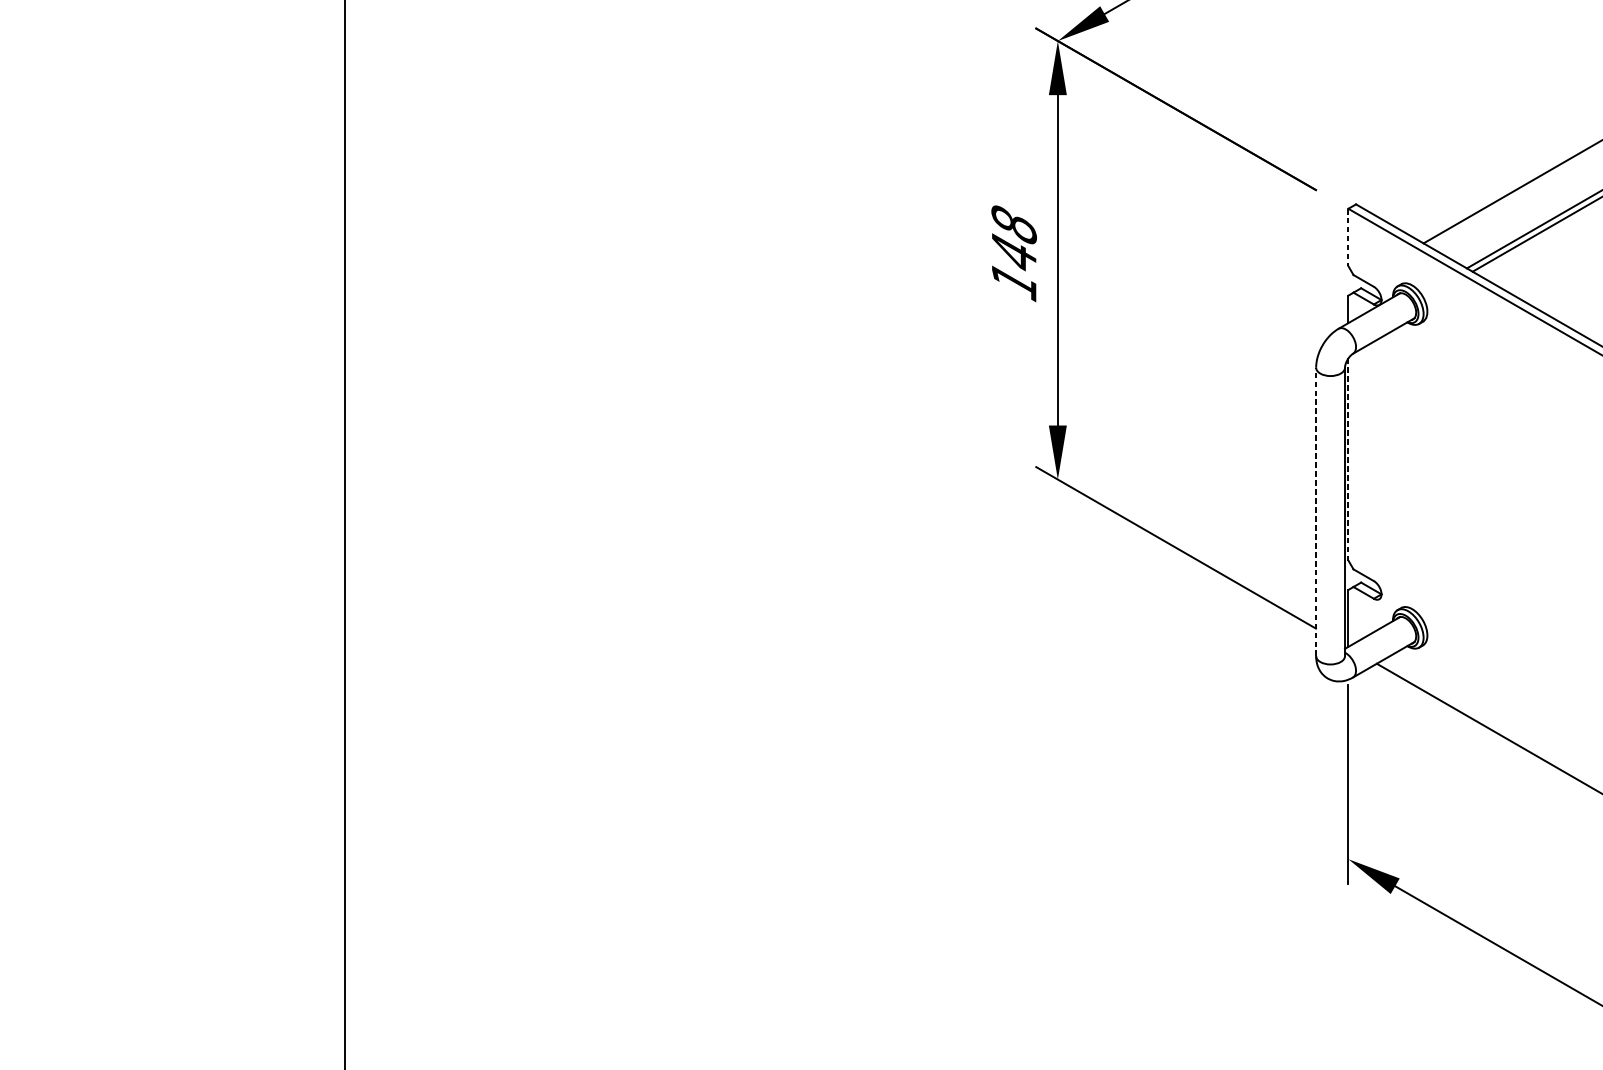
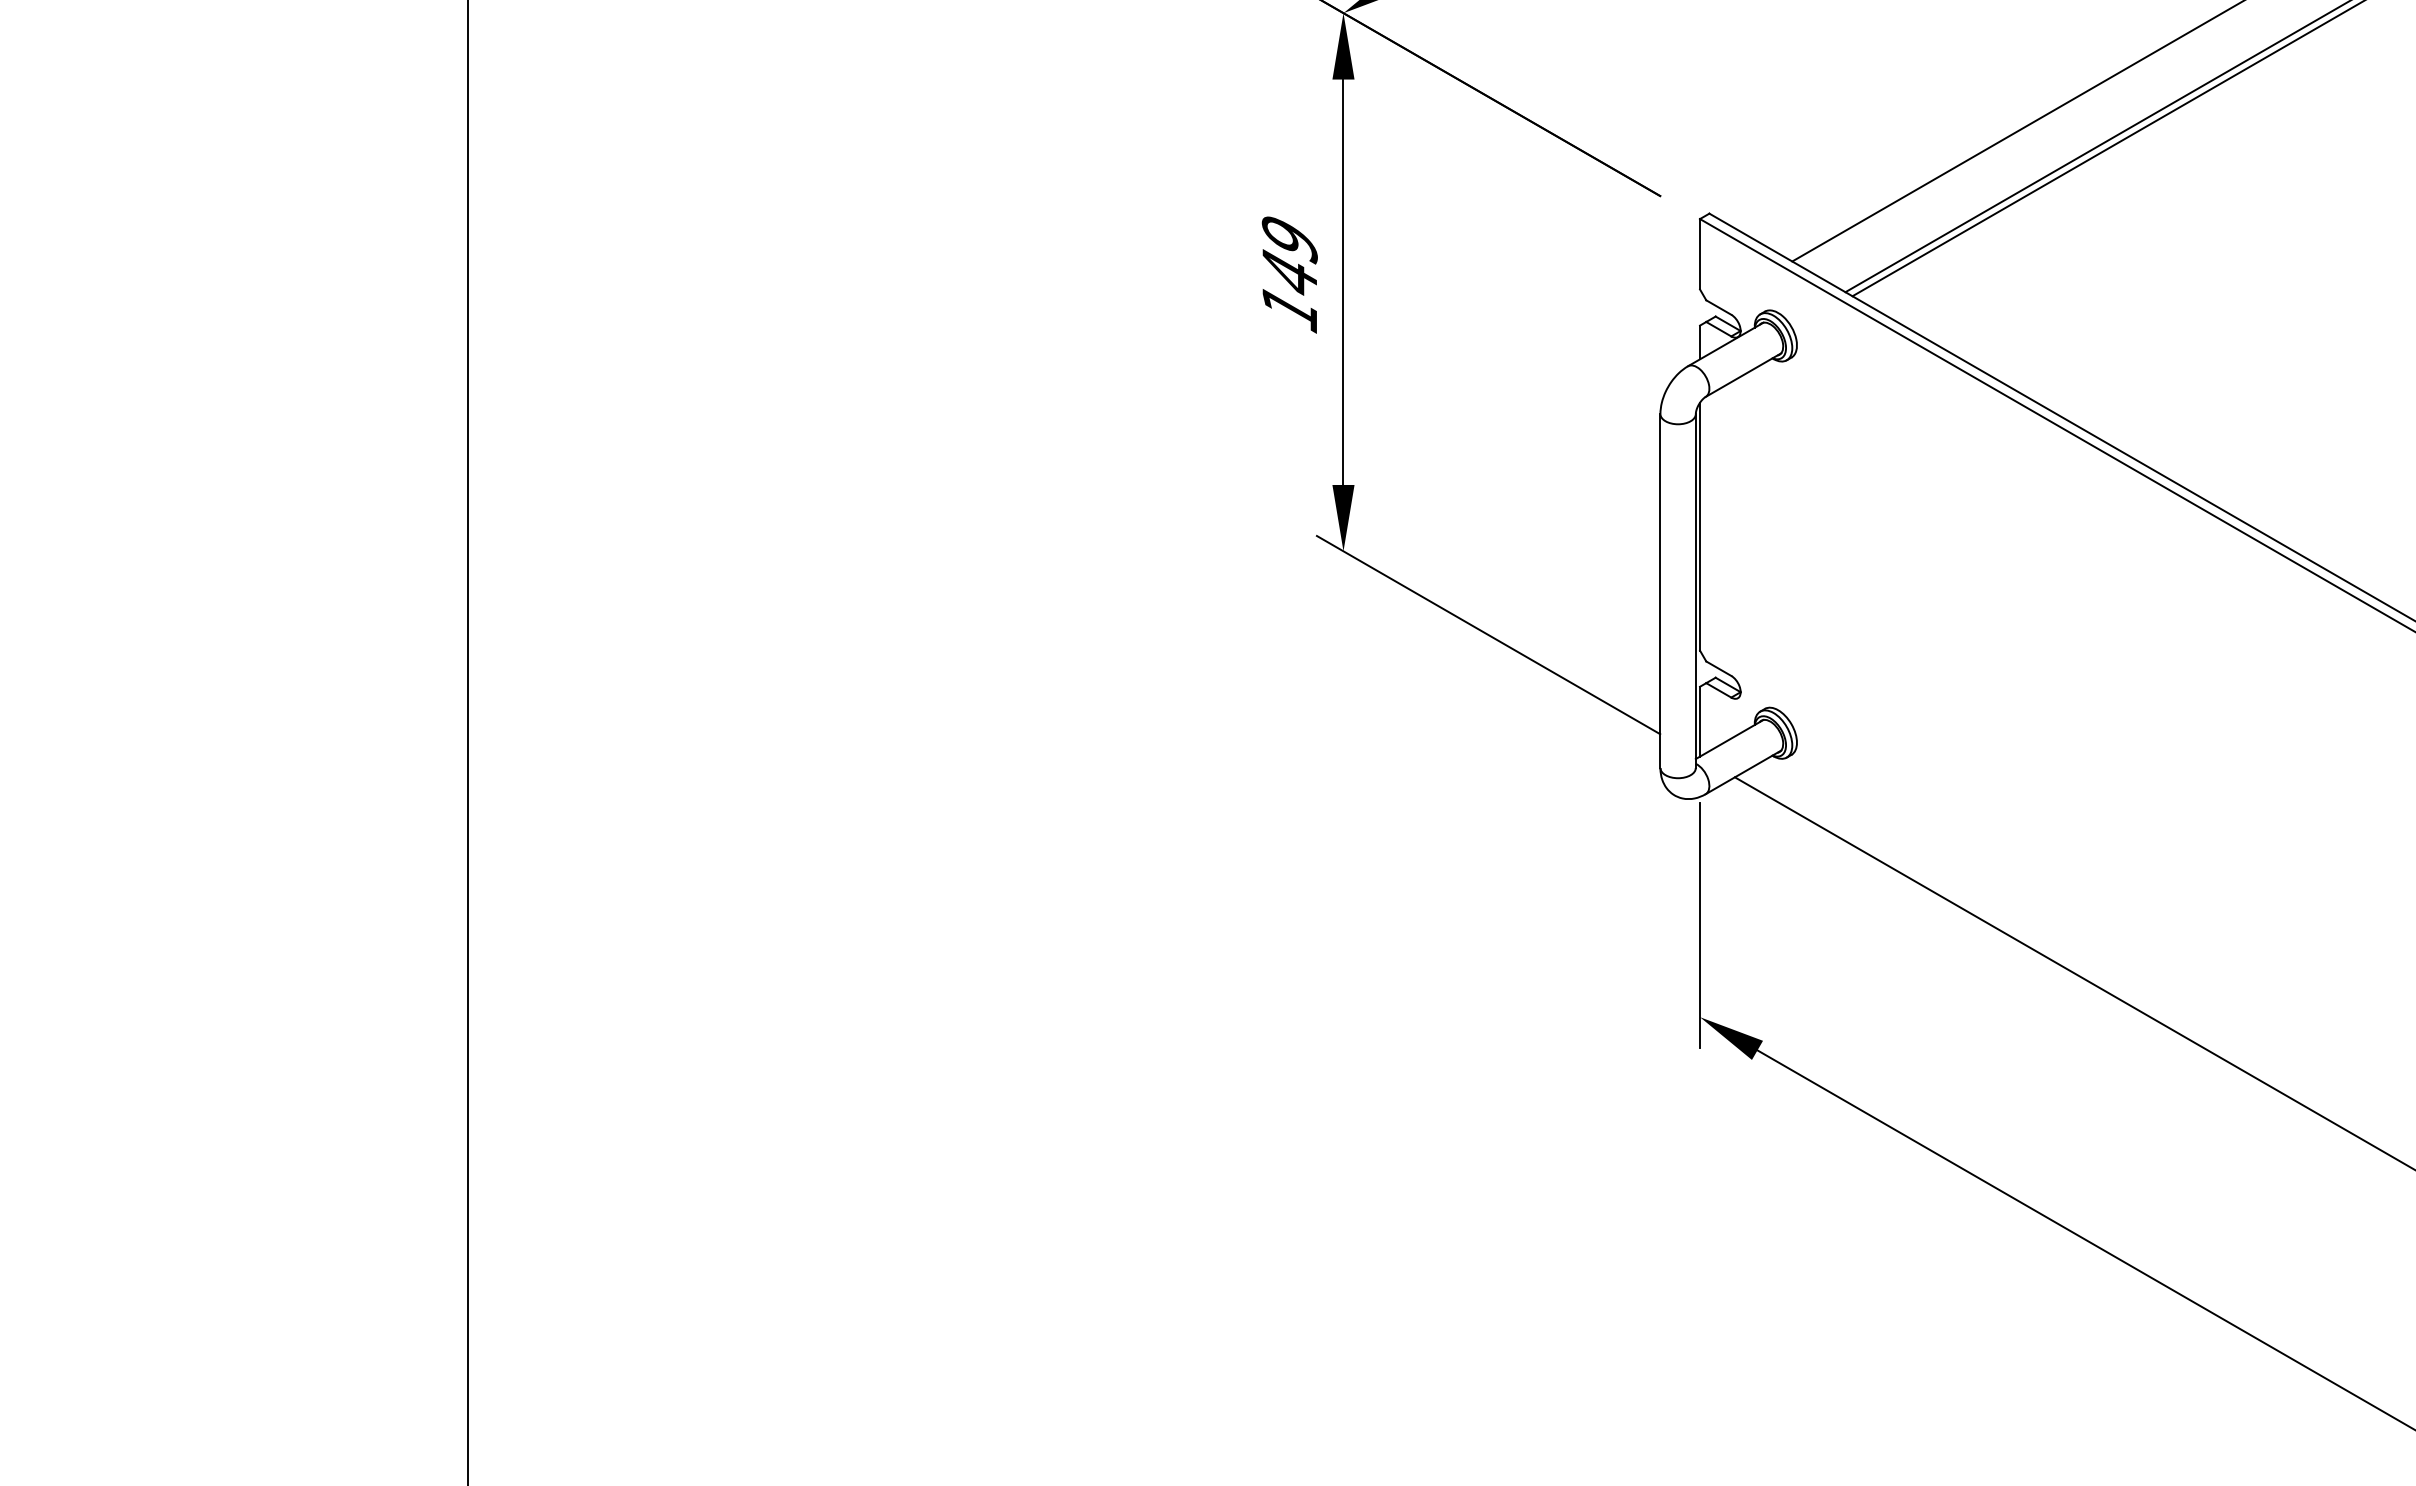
text: (1013, 225) -> (1289, 239), 148 -> 149
line: (1348, 237) -> (1700, 254), dashed -> solid
line: (1348, 459) -> (1700, 526), dashed -> solid
line: (1316, 512) -> (1660, 591), dashed -> solid

